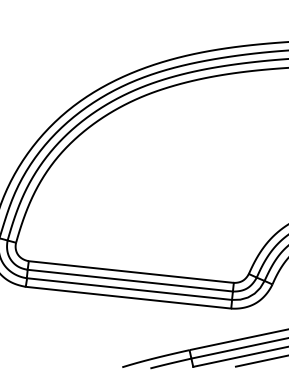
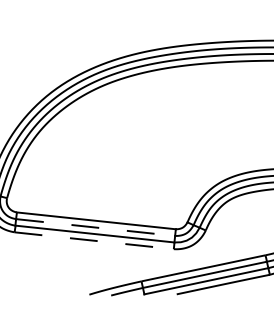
line: (130, 280) -> (95, 227), solid -> dashed
line: (128, 297) -> (94, 240), solid -> dashed

